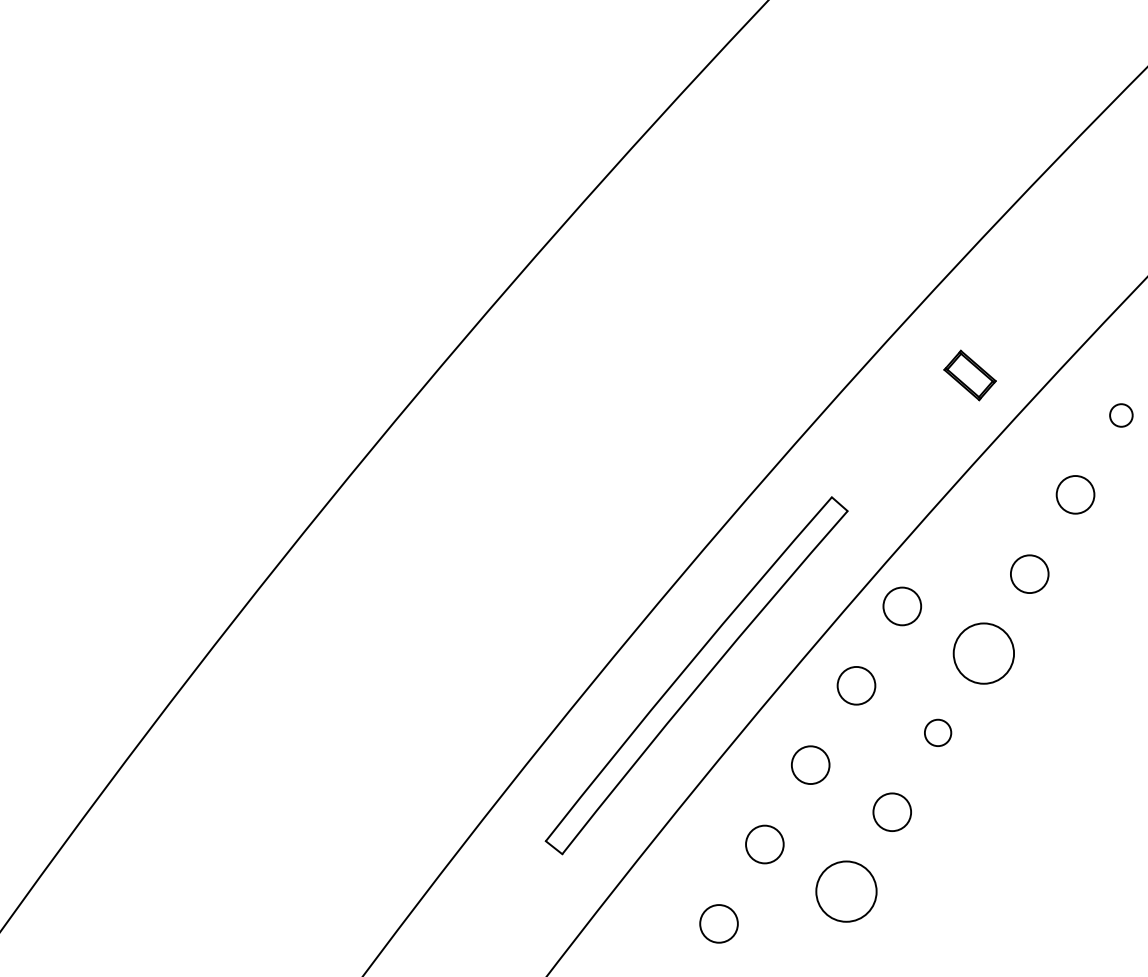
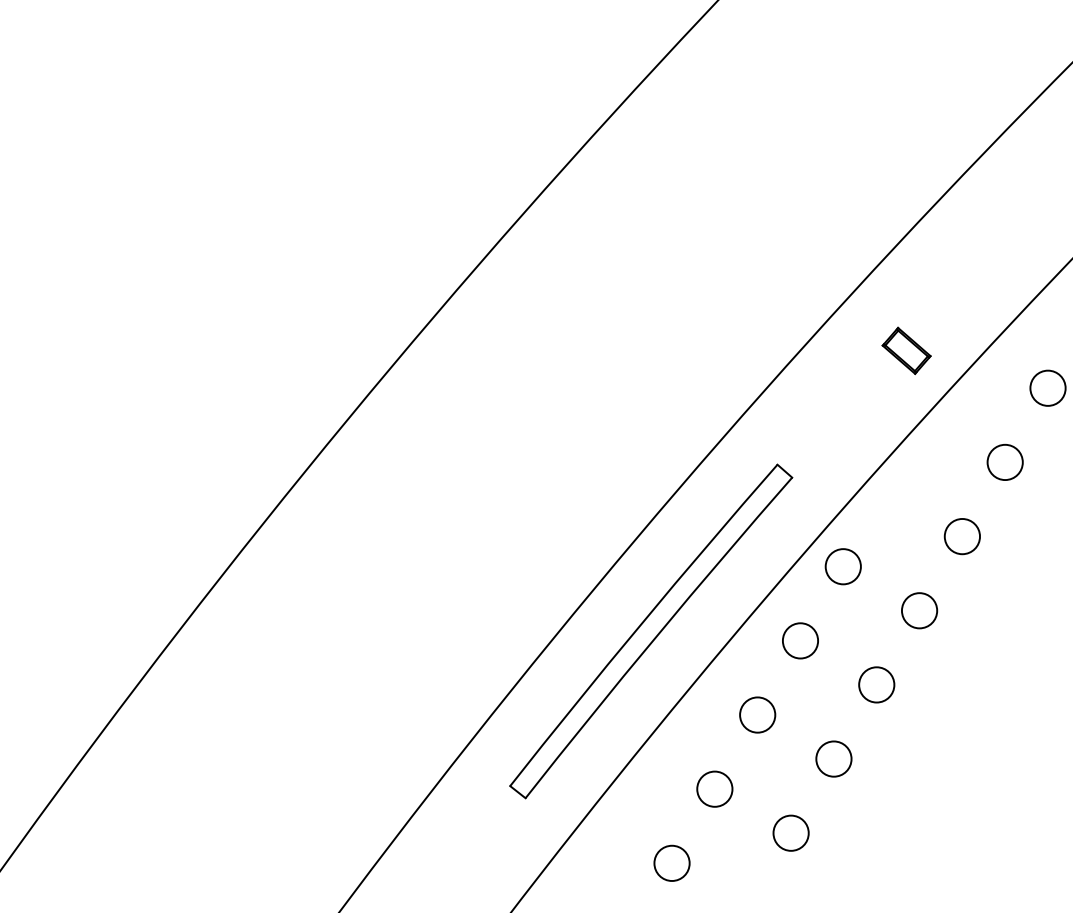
circle: (1121, 415) -> (1048, 388), size x1.67
circle: (983, 653) -> (919, 610), size x0.62
circle: (937, 732) -> (876, 684), size x1.43
circle: (846, 891) -> (791, 833), size x0.62

